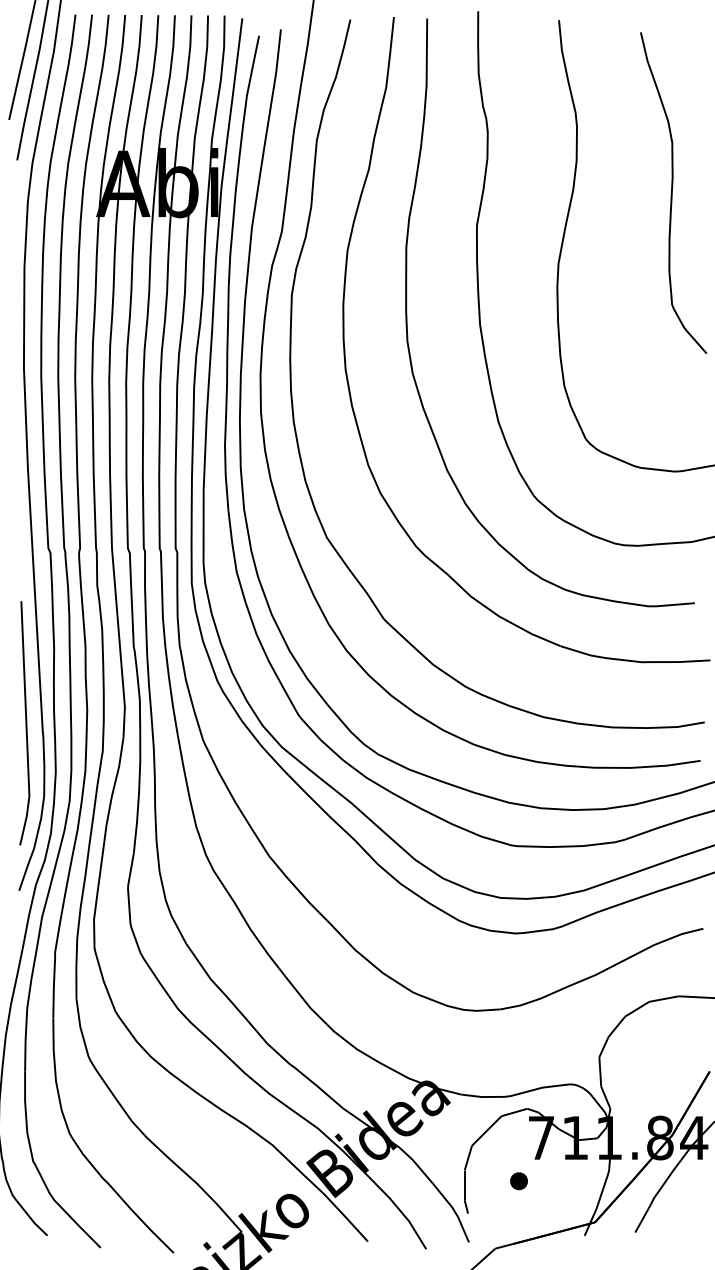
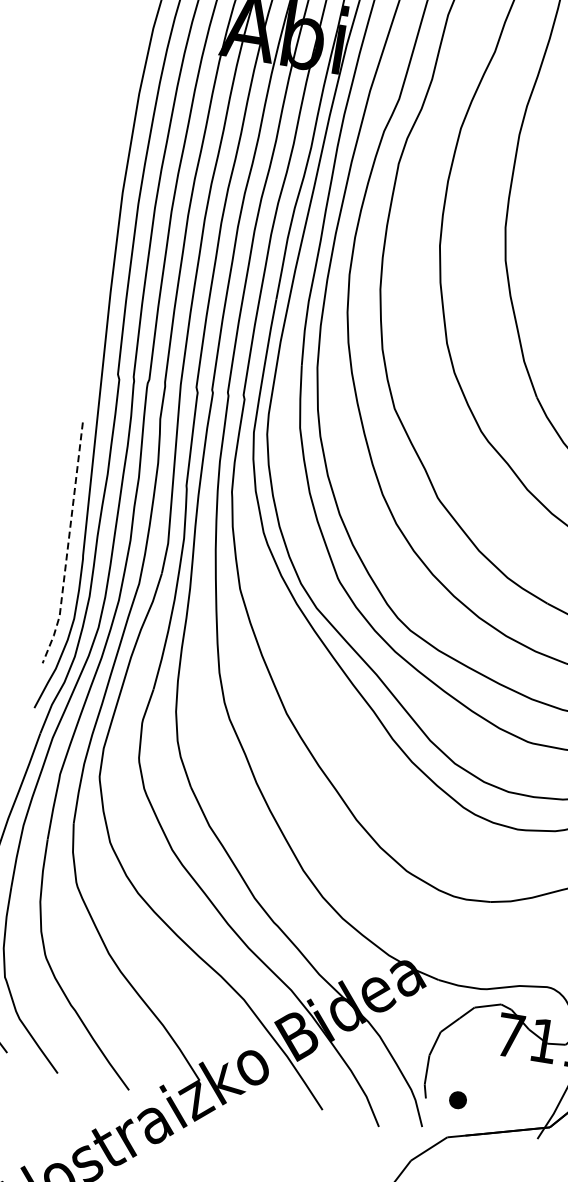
line: (26, 725) -> (68, 545), solid -> dashed
part: (518, 1181) -> (457, 1100), moved

